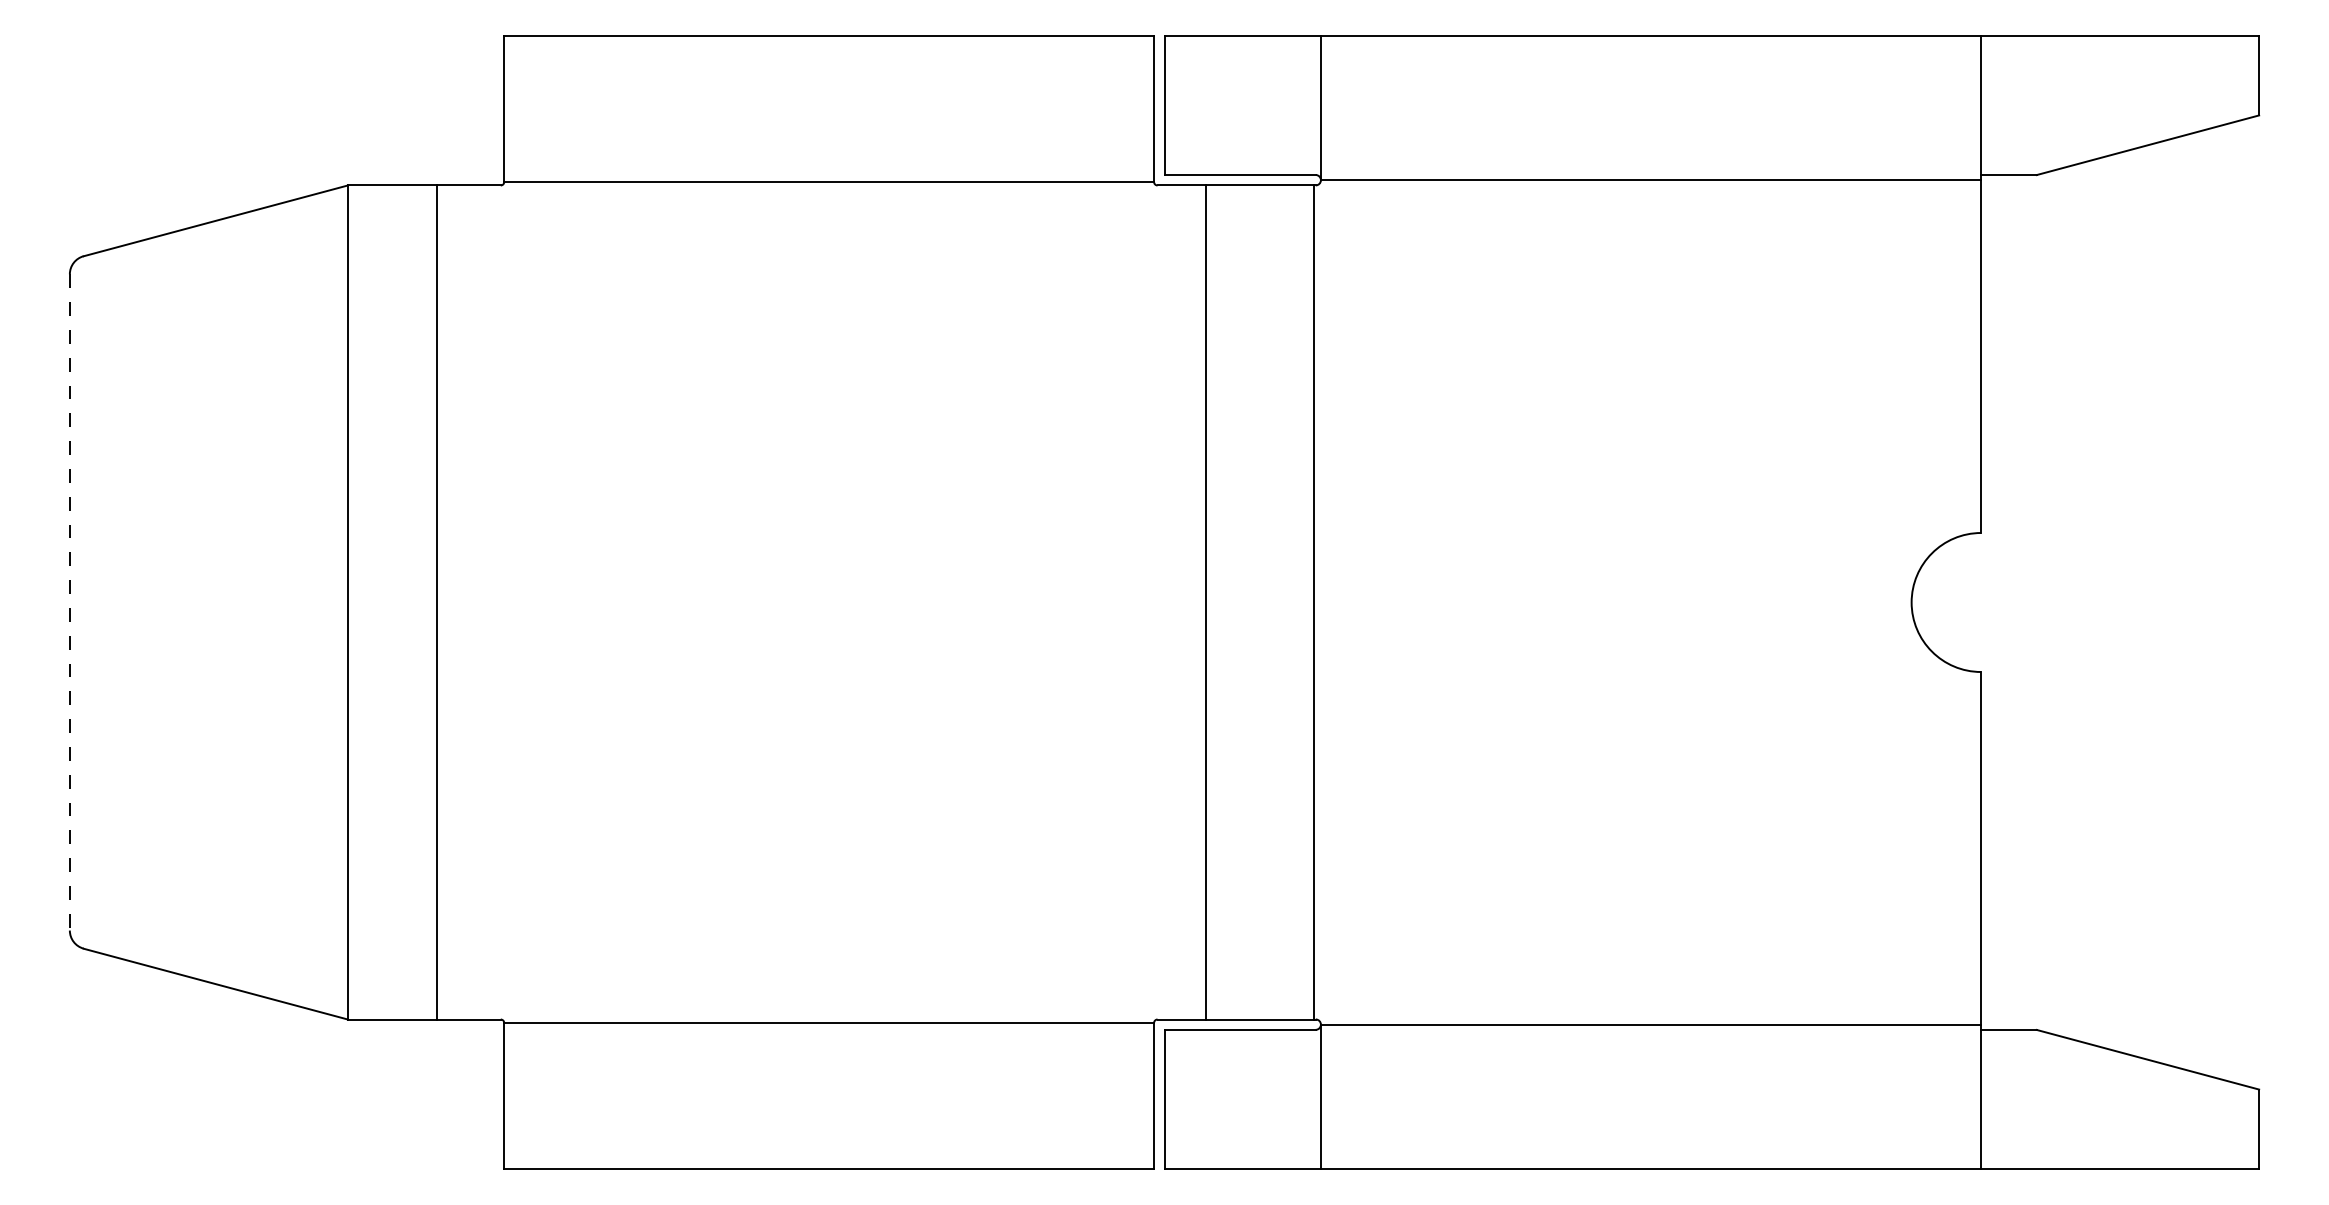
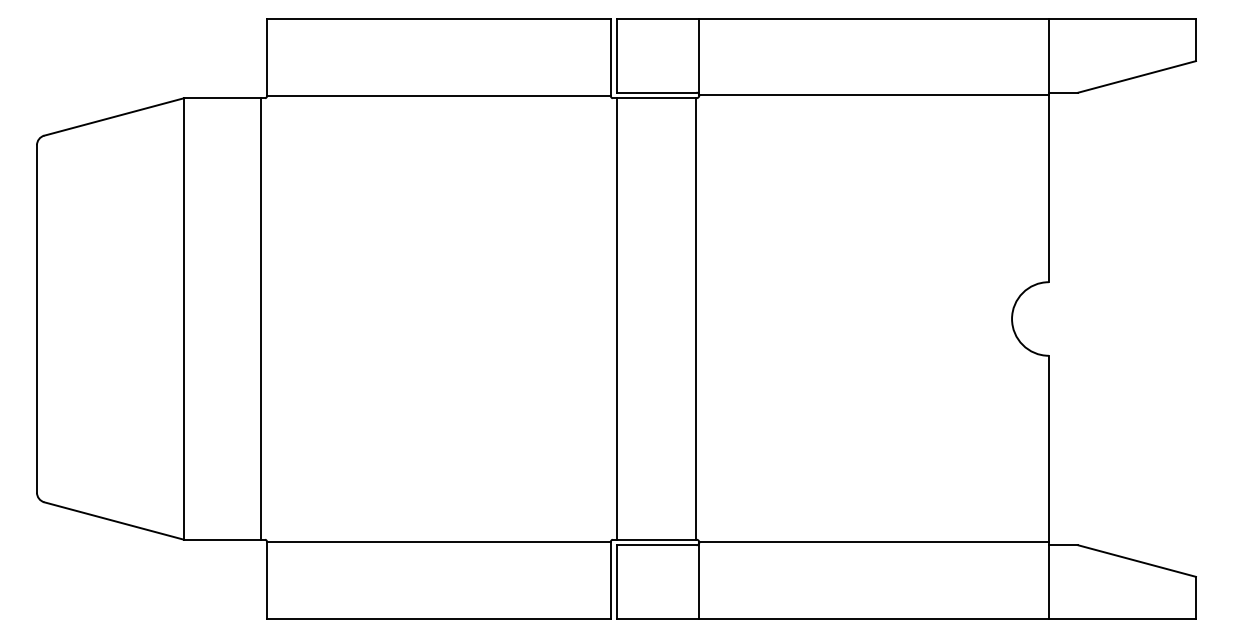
line: (68, 601) -> (36, 318), dashed -> solid
line: (437, 601) -> (261, 318), moved
line: (1206, 601) -> (616, 318), moved

